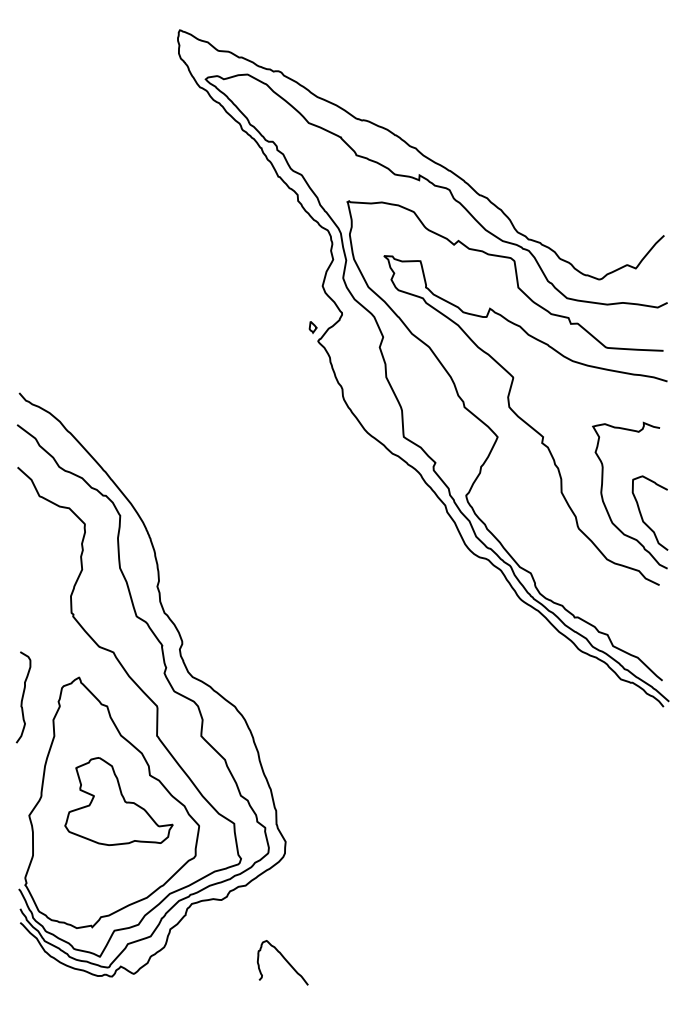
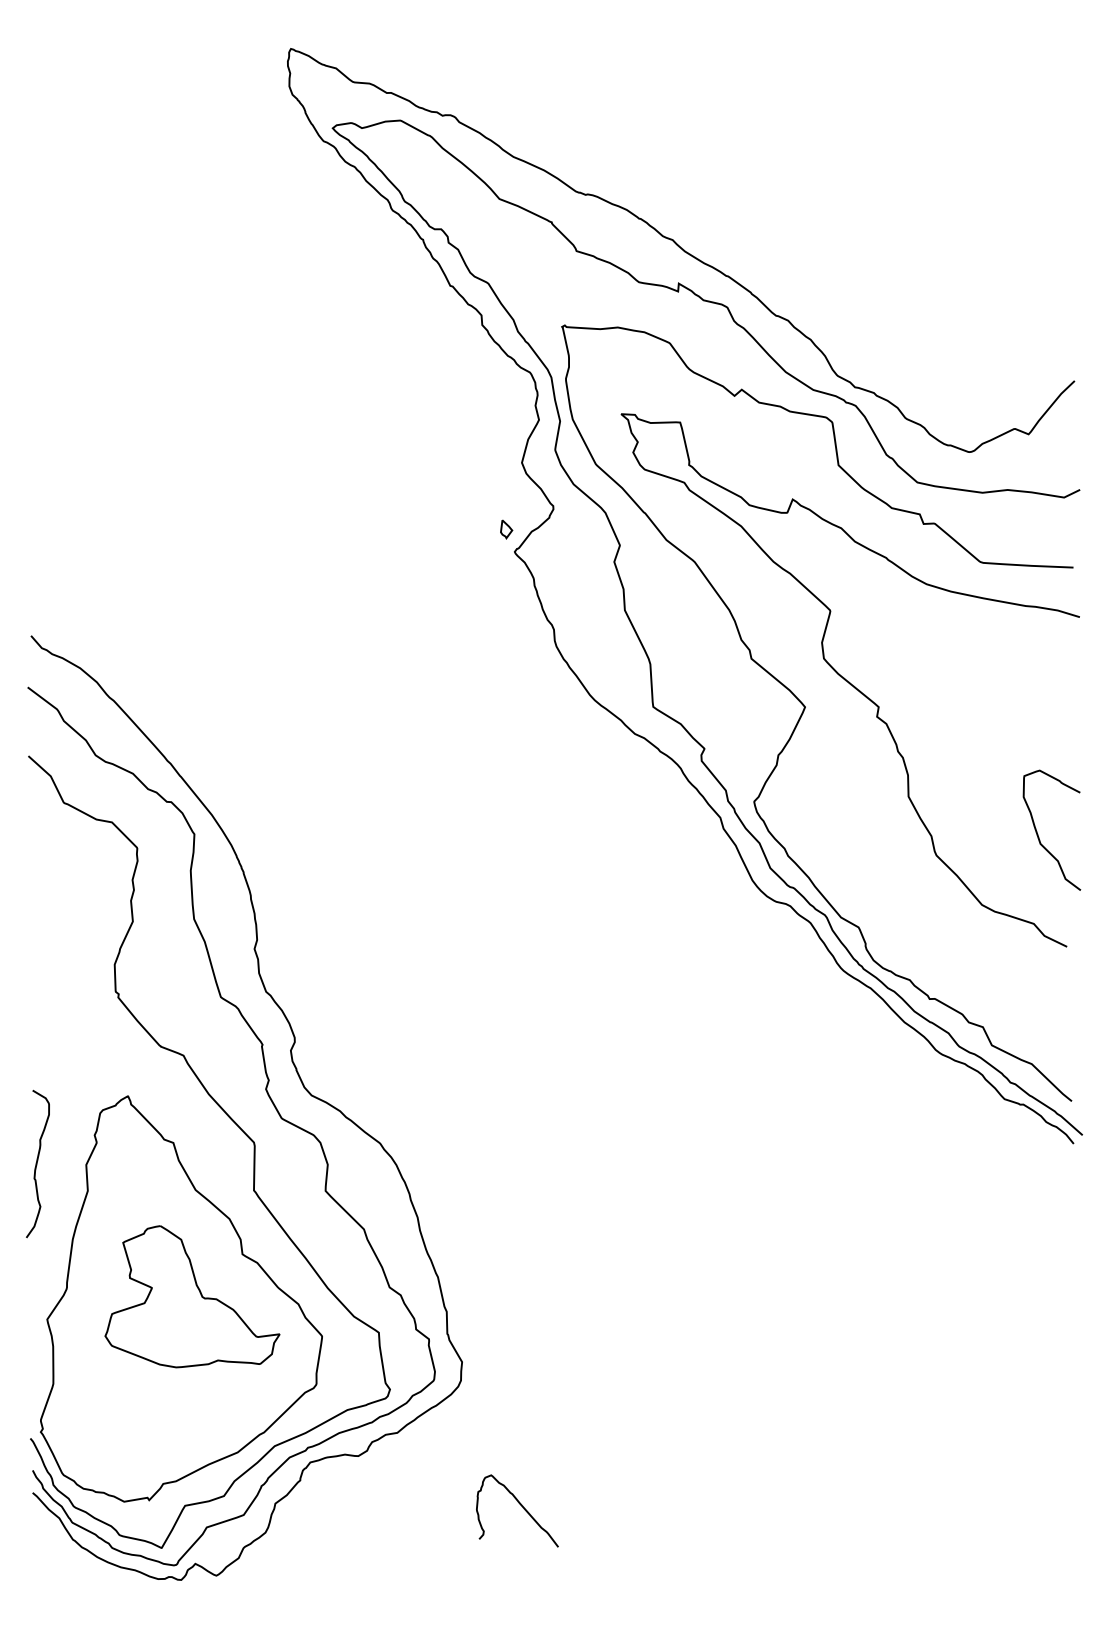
curve: (606, 506) -> (981, 819), removed
curve: (23, 697) -> (37, 1164), moved
curve: (284, 959) -> (520, 1505), moved

